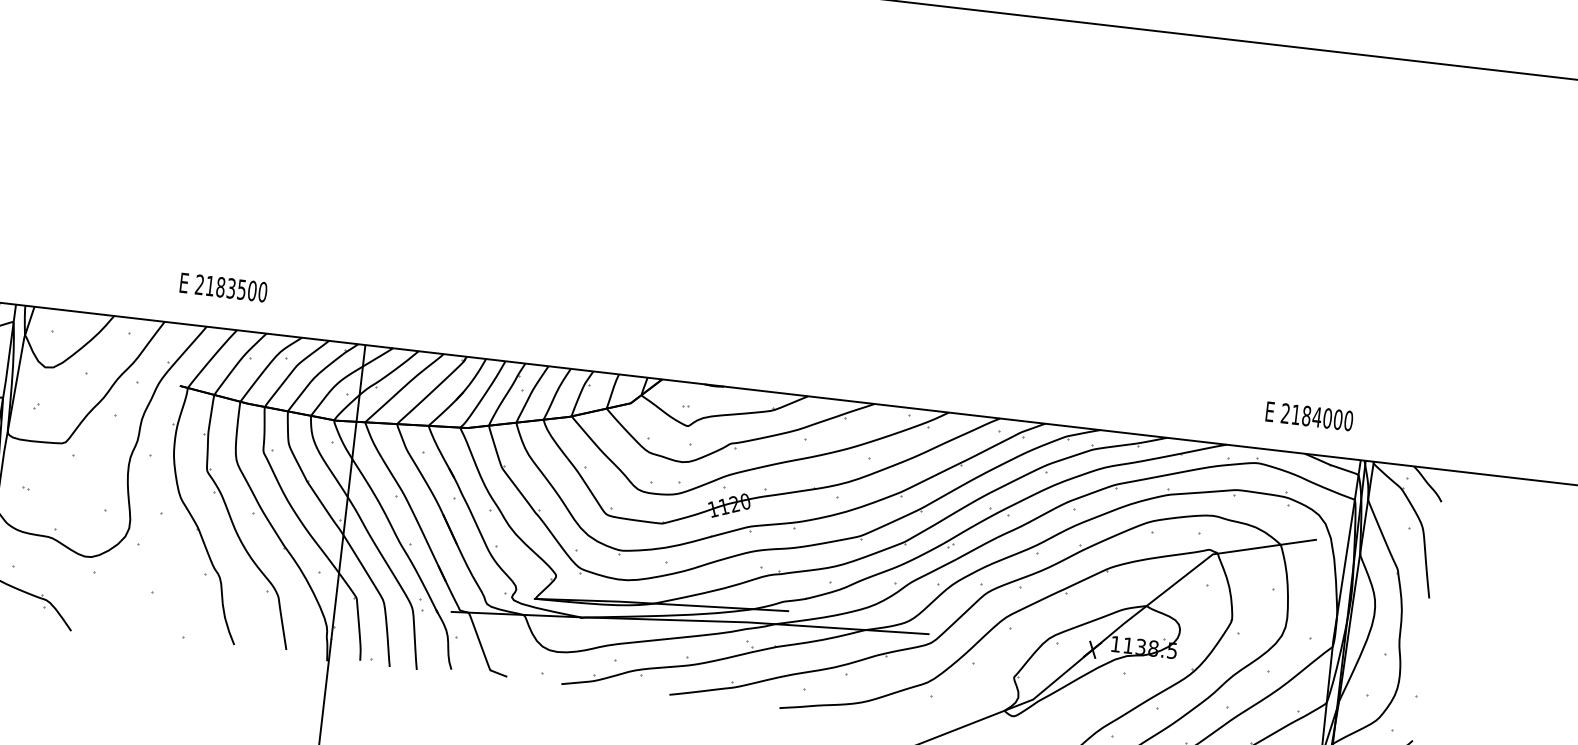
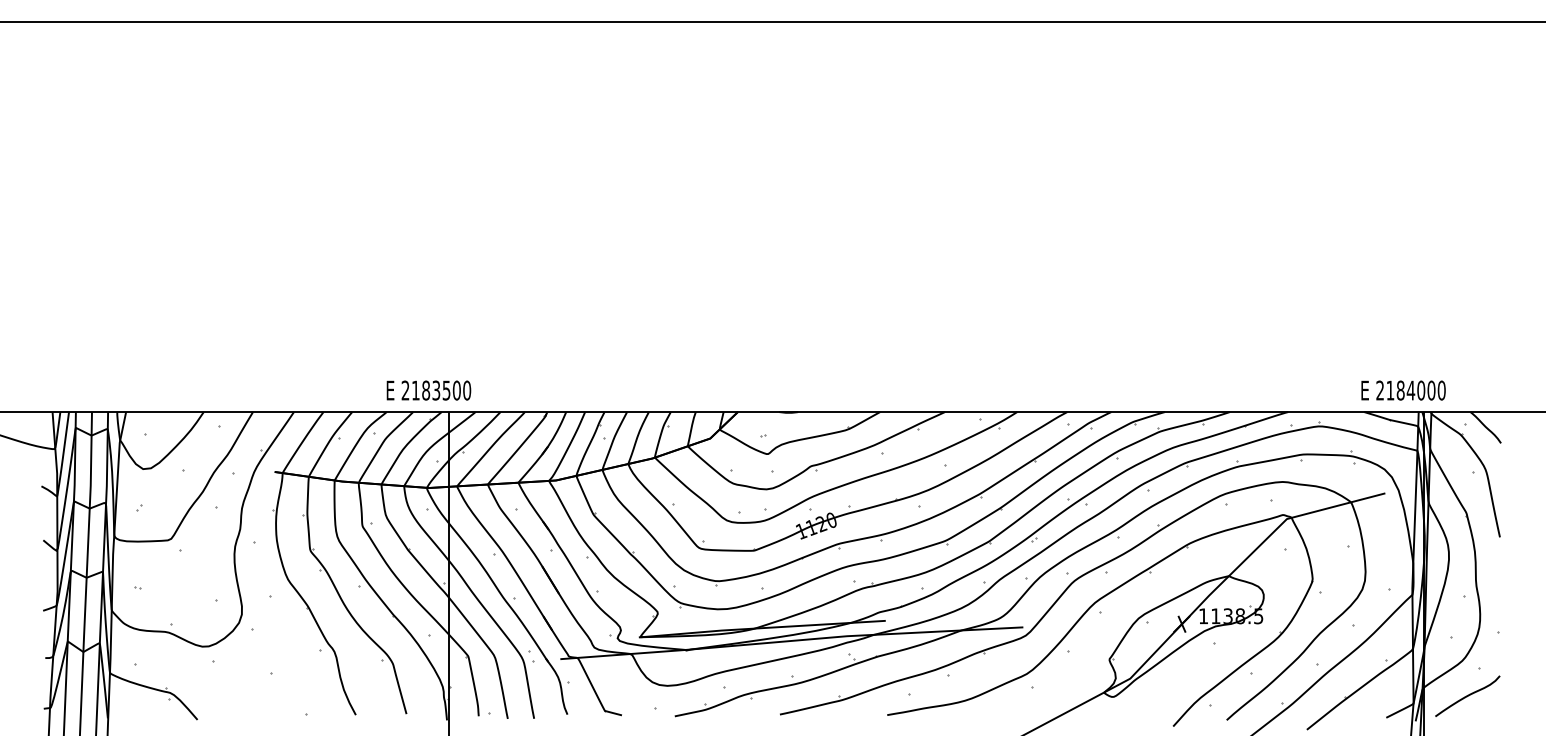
text: (223, 287) -> (428, 390), moved
text: (1309, 416) -> (1403, 390), moved

